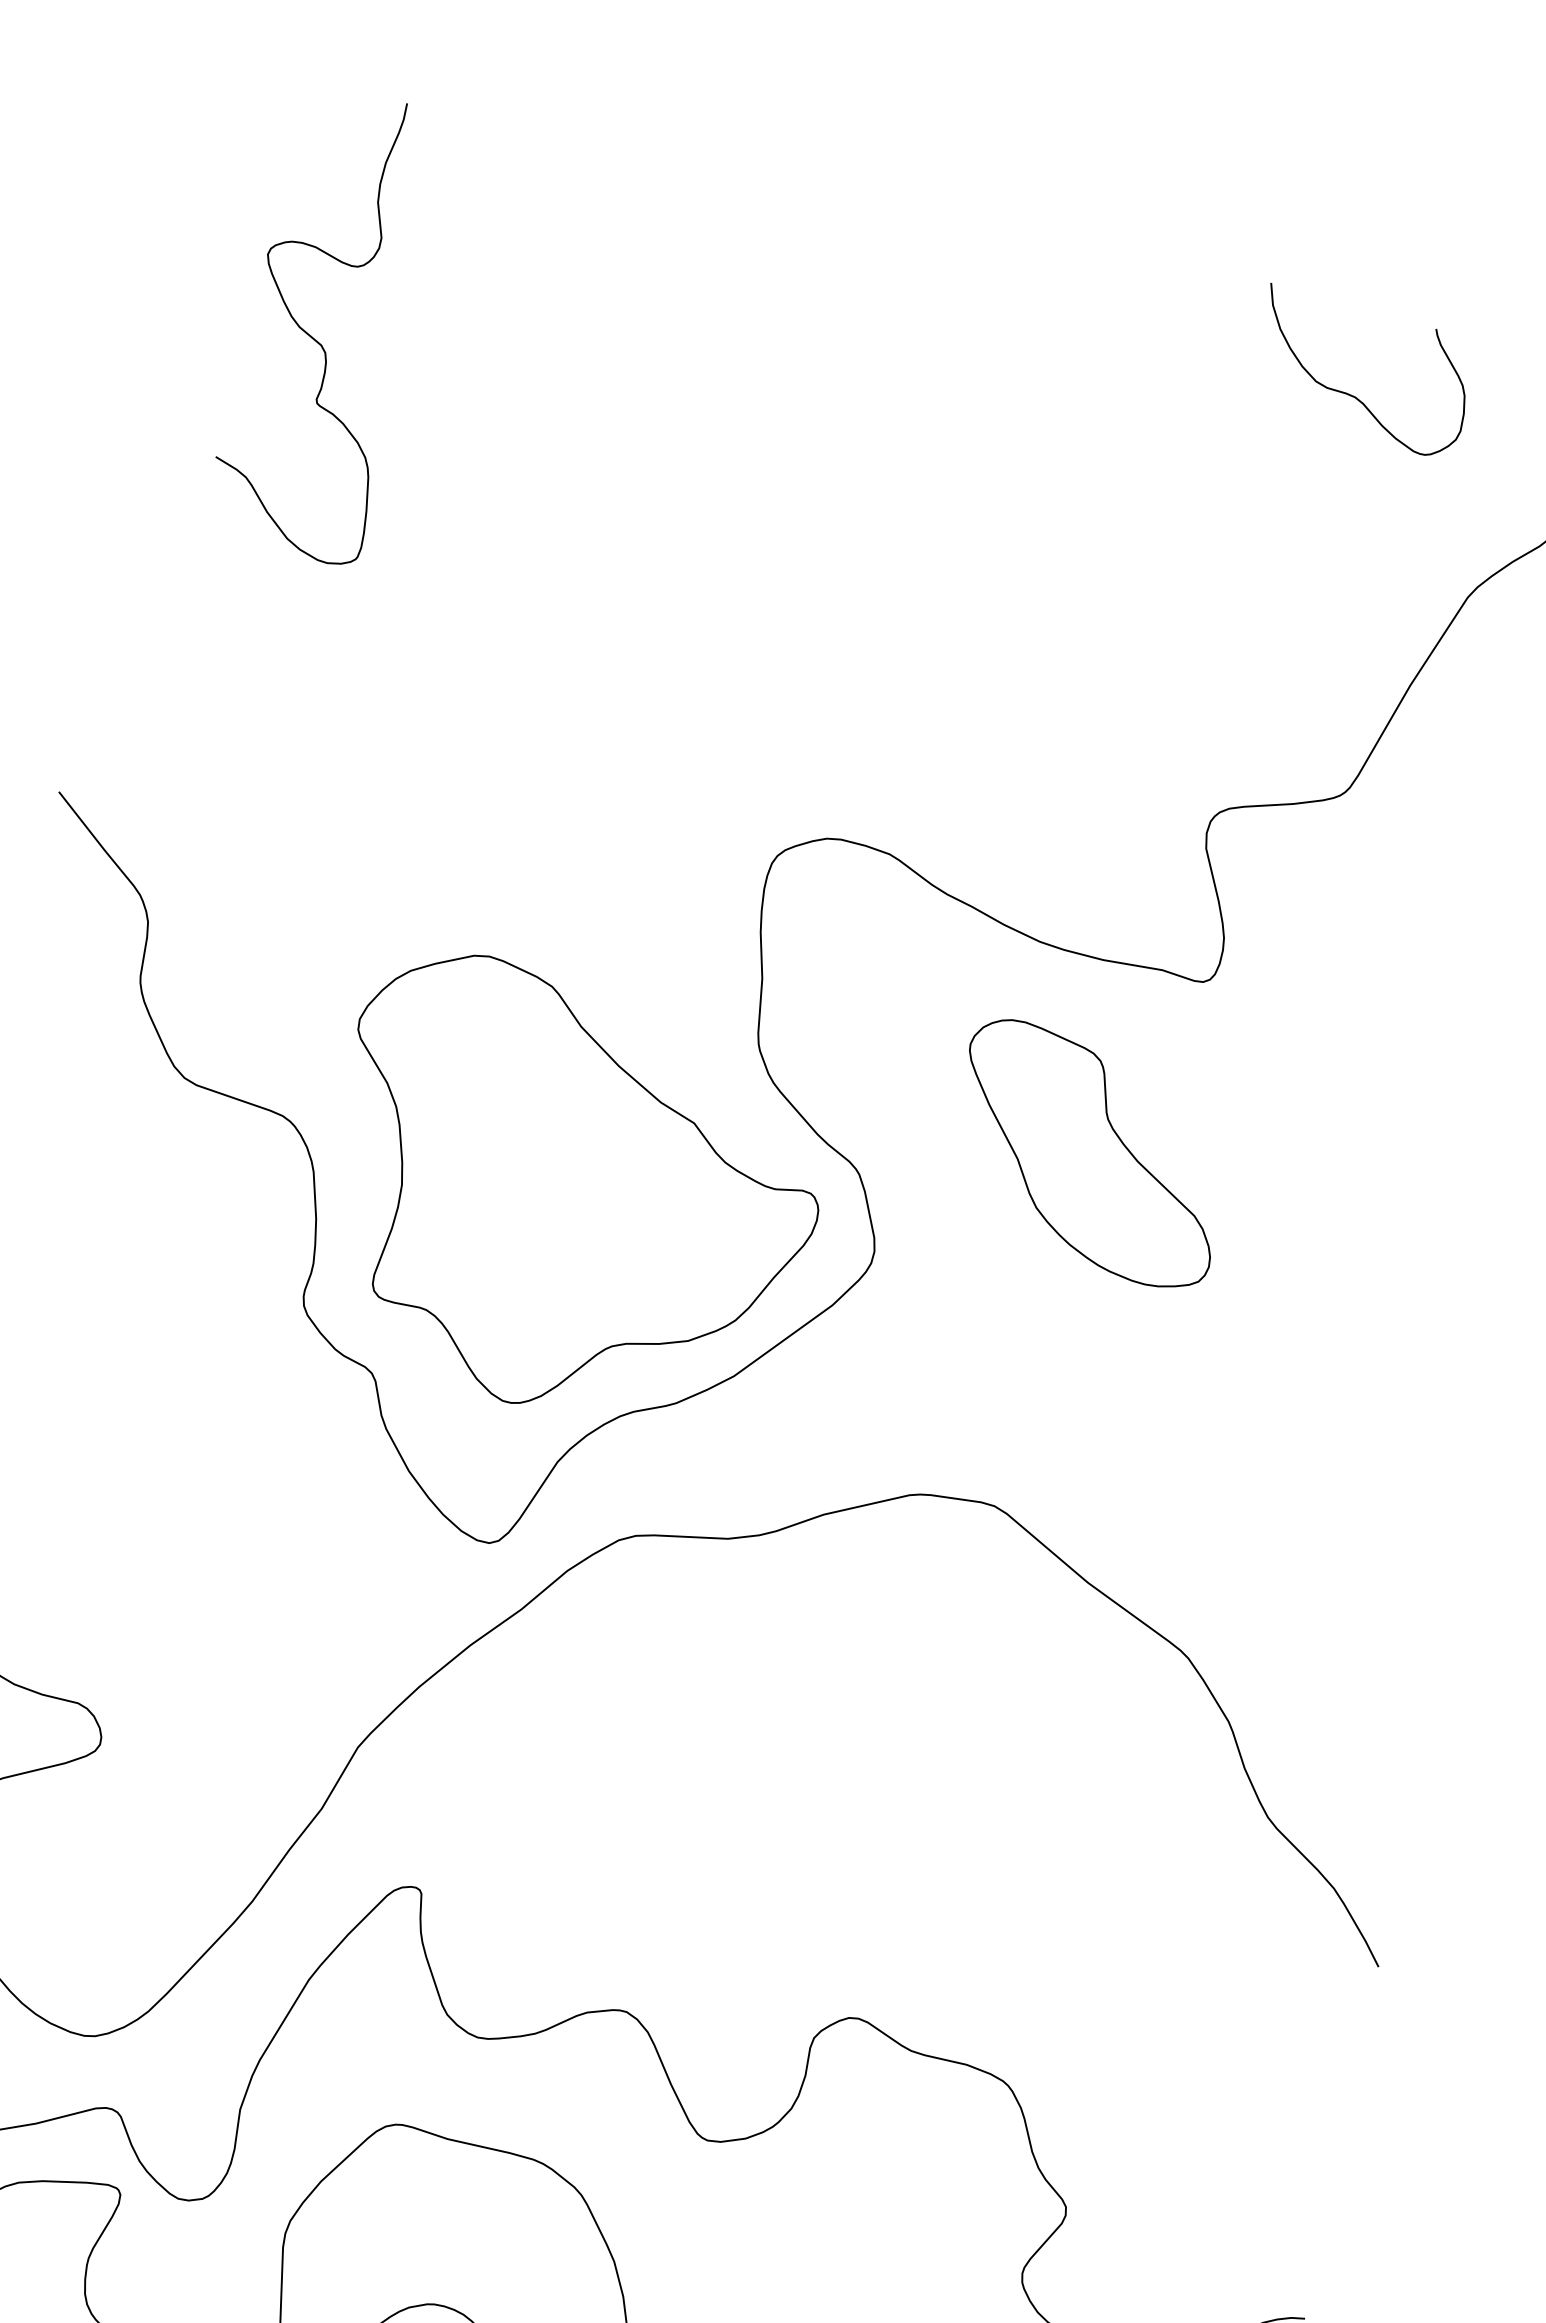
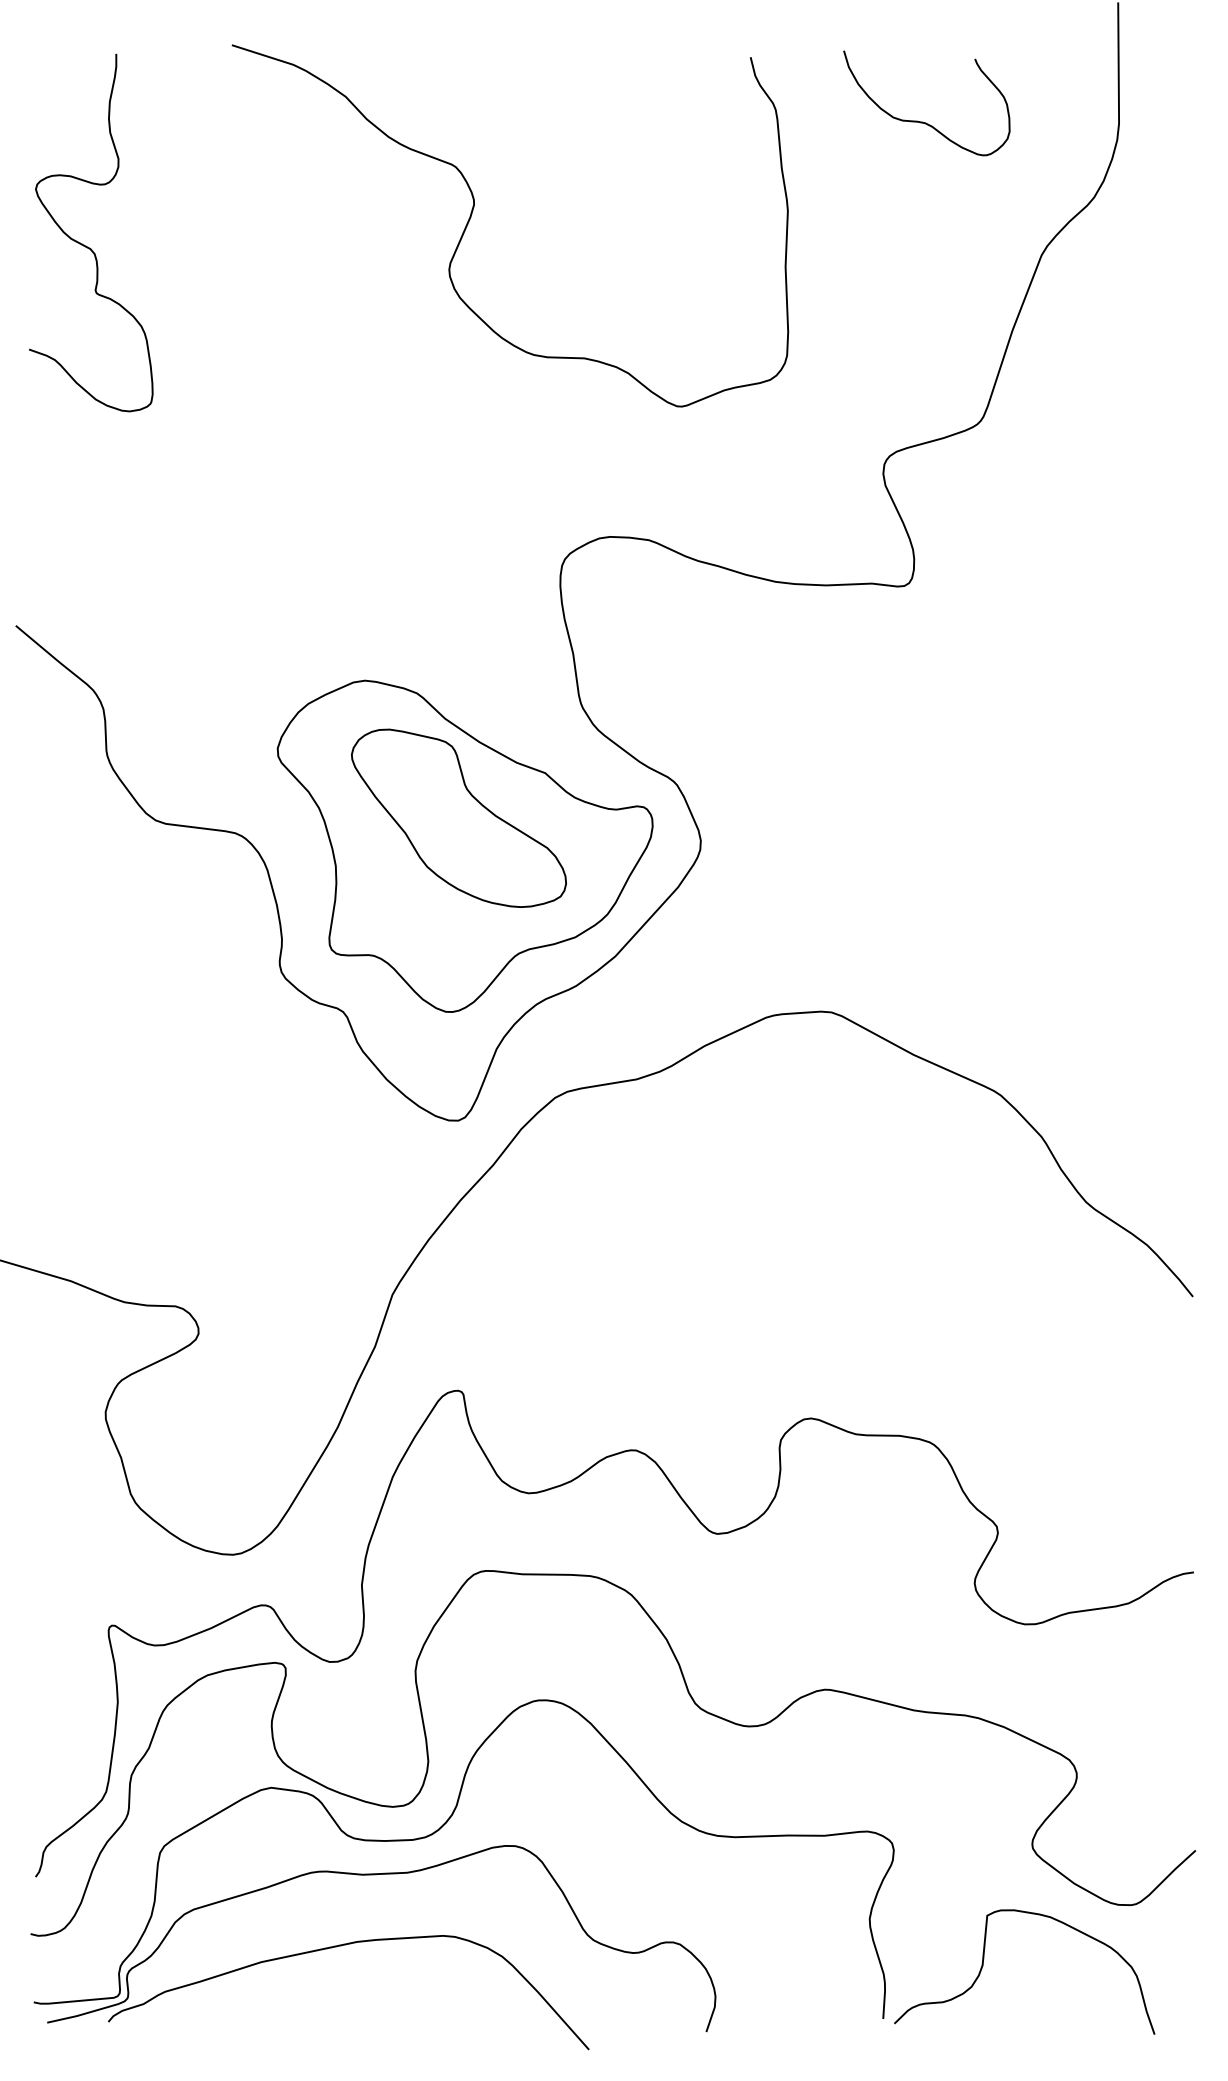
curve: (314, 337) -> (84, 244), moved
curve: (752, 391) -> (472, 214), added
part: (1089, 1153) -> (458, 817), moved

